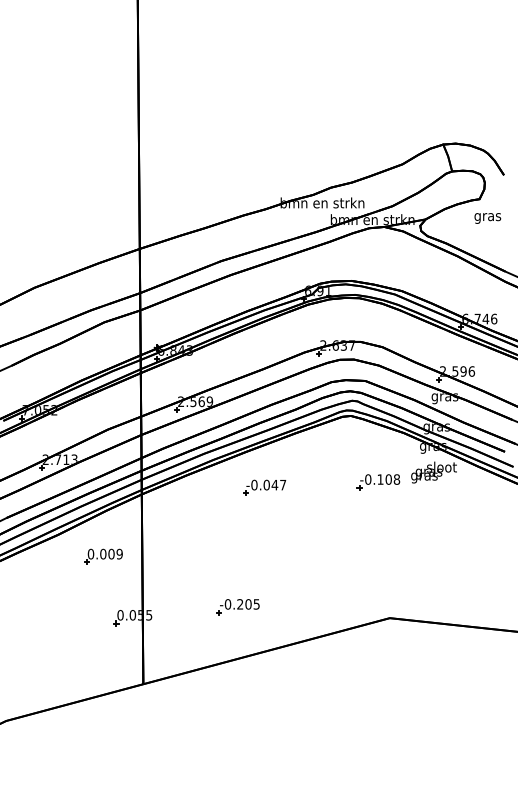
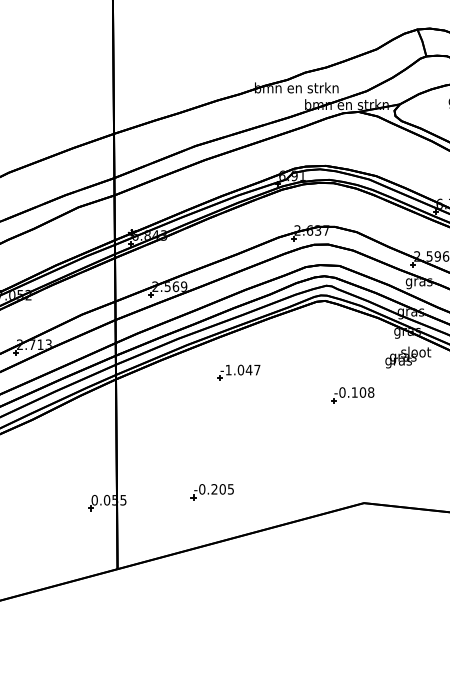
part: (378, 482) -> (352, 395), moved
text: (254, 484) -> (228, 369), -0.047 -> -1.047
part: (103, 556) -> (77, 441), removed

